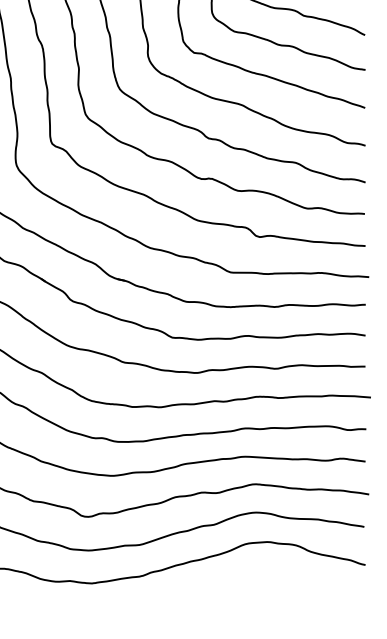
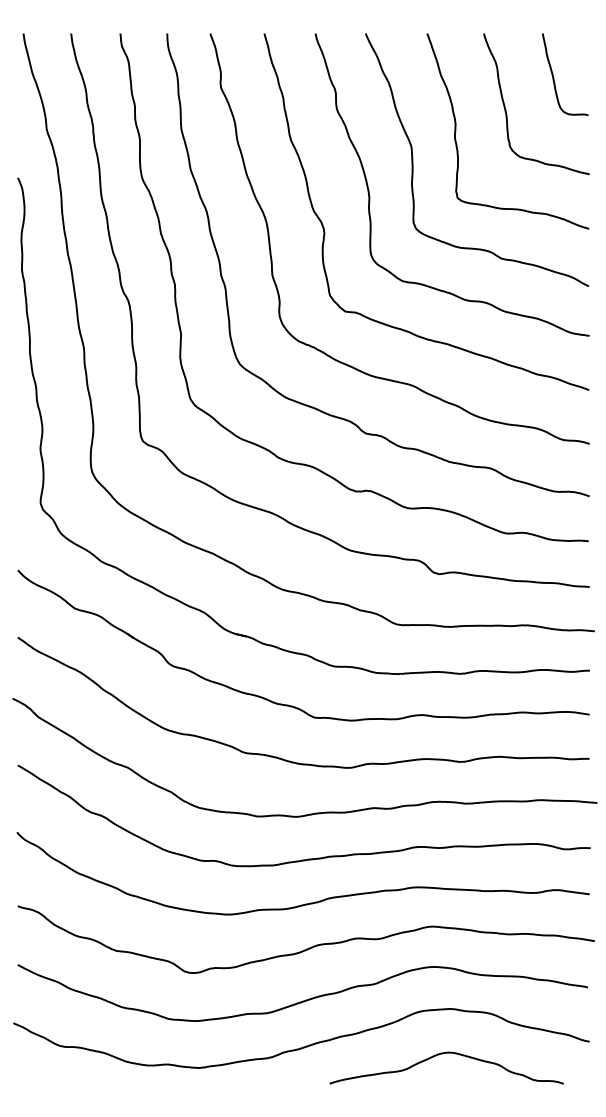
curve: (263, 573) -> (443, 1054), added

